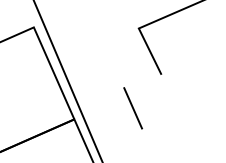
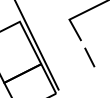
line: (132, 108) -> (89, 57), moved

